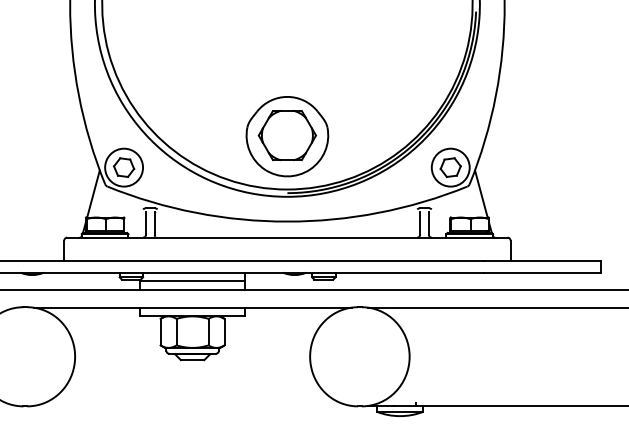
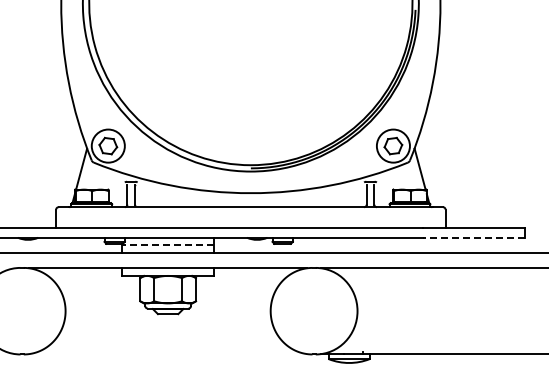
part: (287, 136) -> (250, 118), removed
line: (542, 272) -> (473, 237), solid -> dashed
line: (193, 281) -> (168, 245), solid -> dashed

